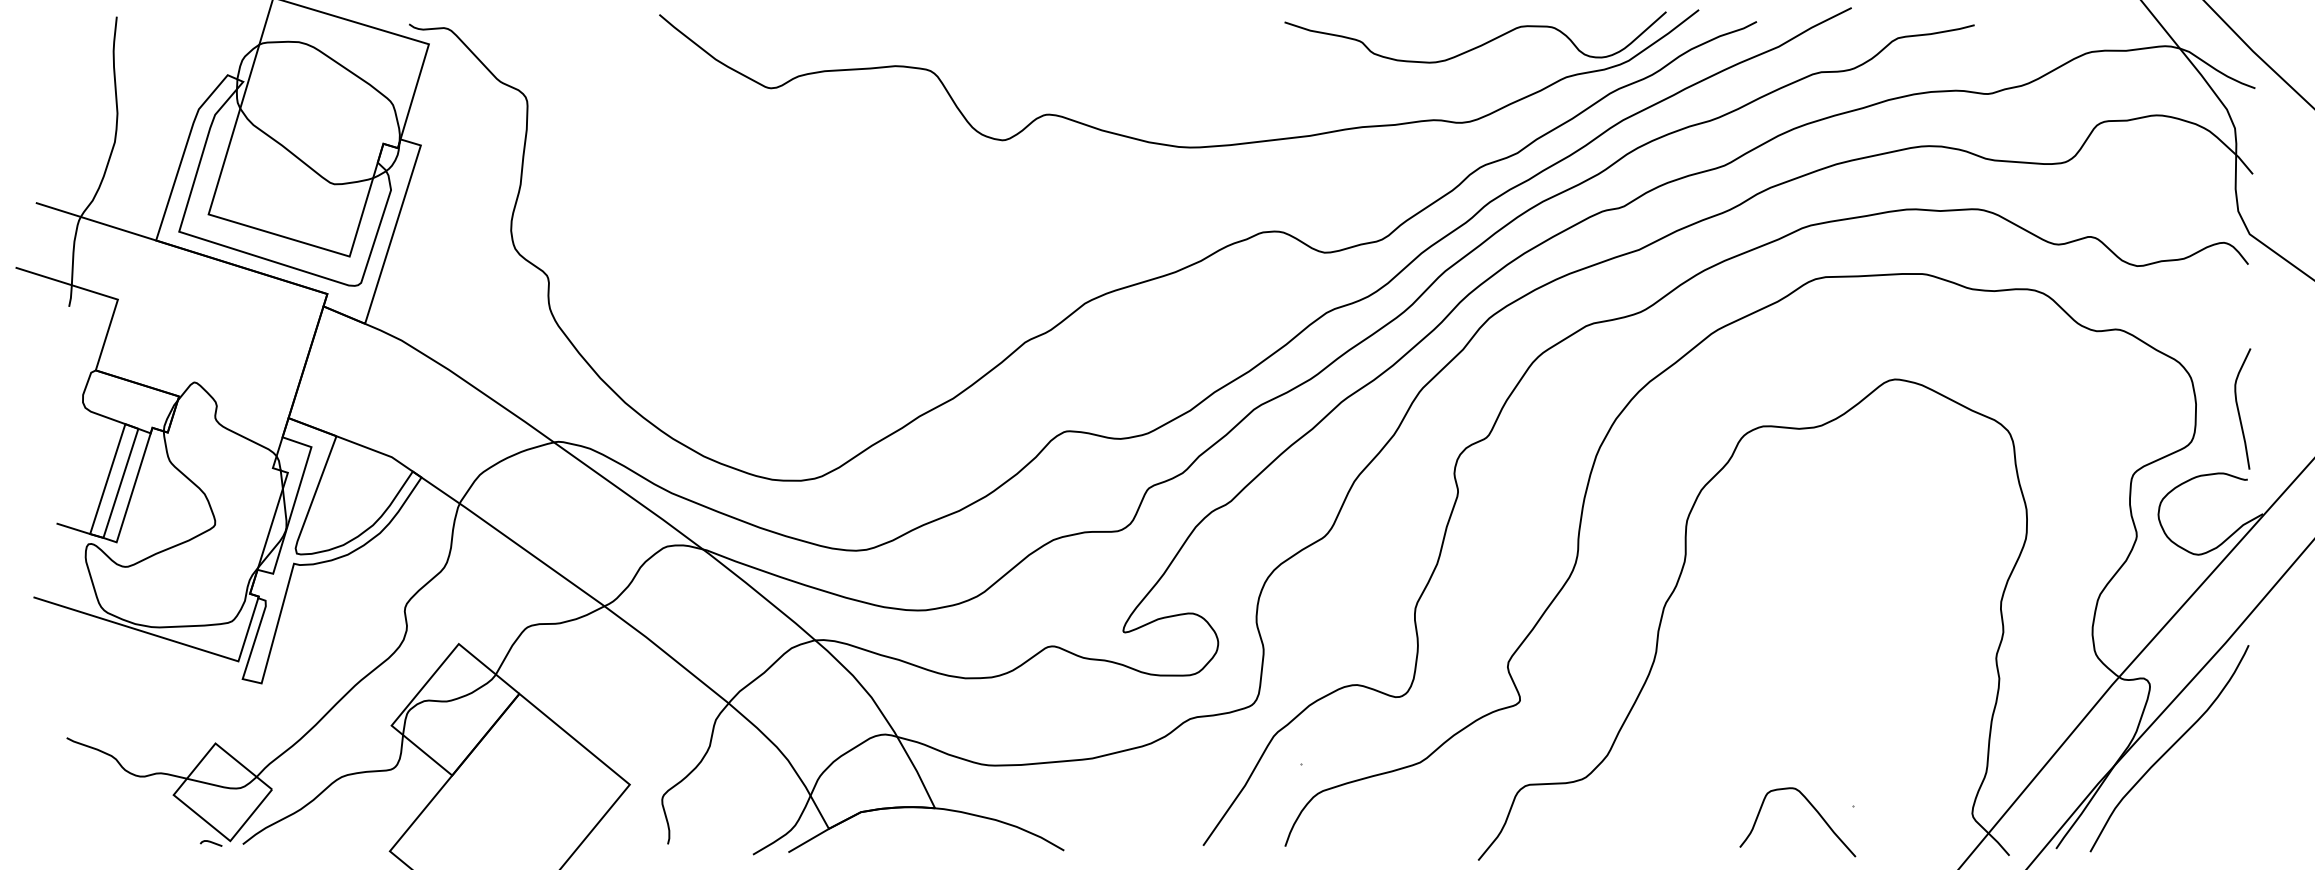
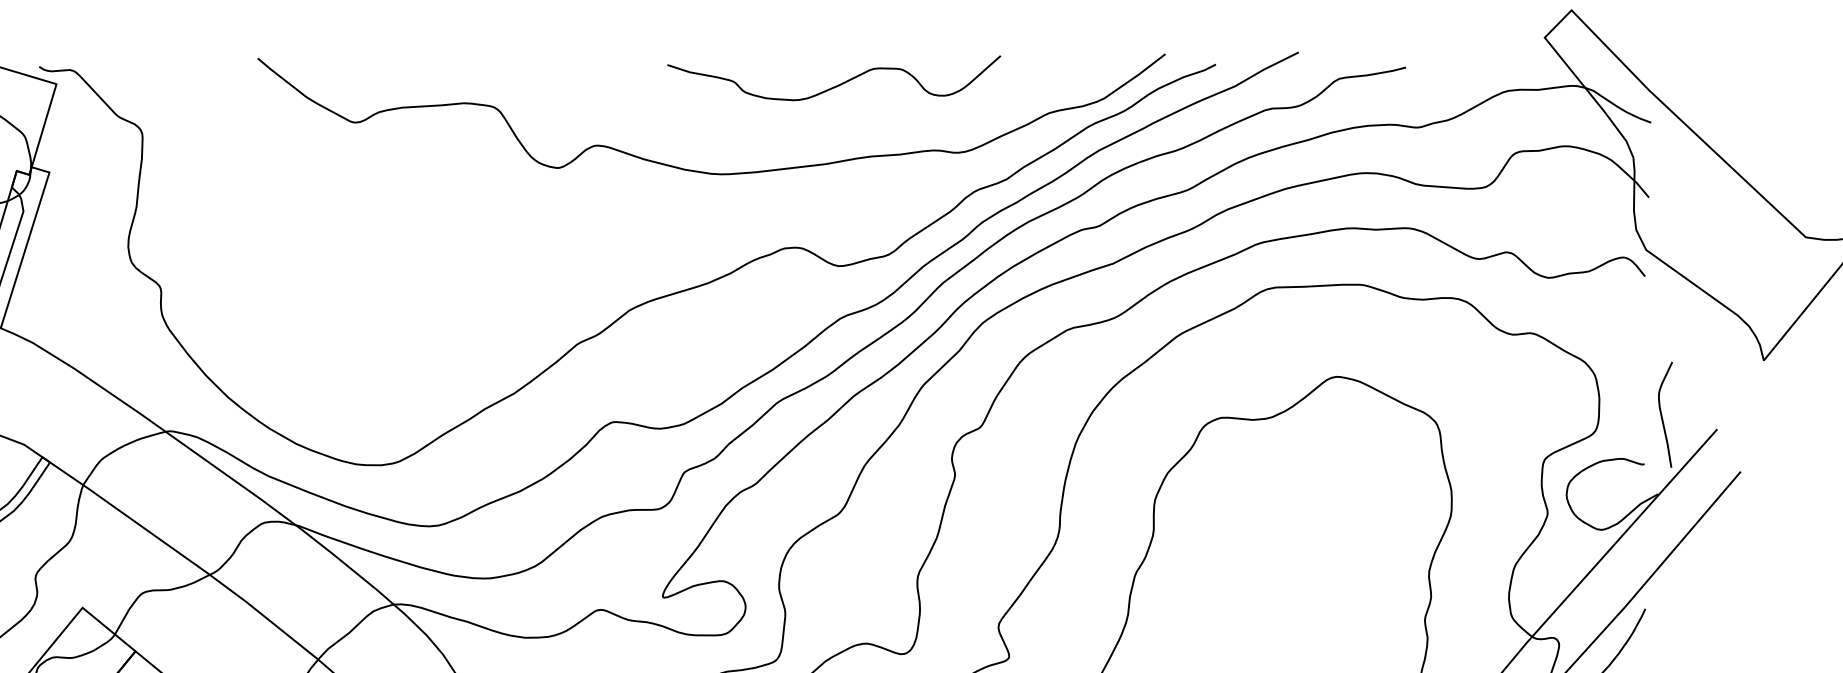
curve: (1478, 45) -> (836, 85), moved
curve: (2239, 410) -> (1662, 416), moved

